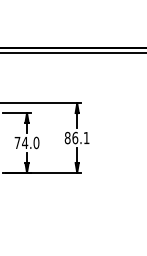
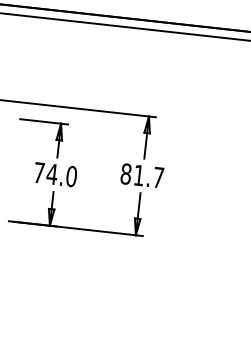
text: (80, 137) -> (148, 175), 86.1 -> 81.7

